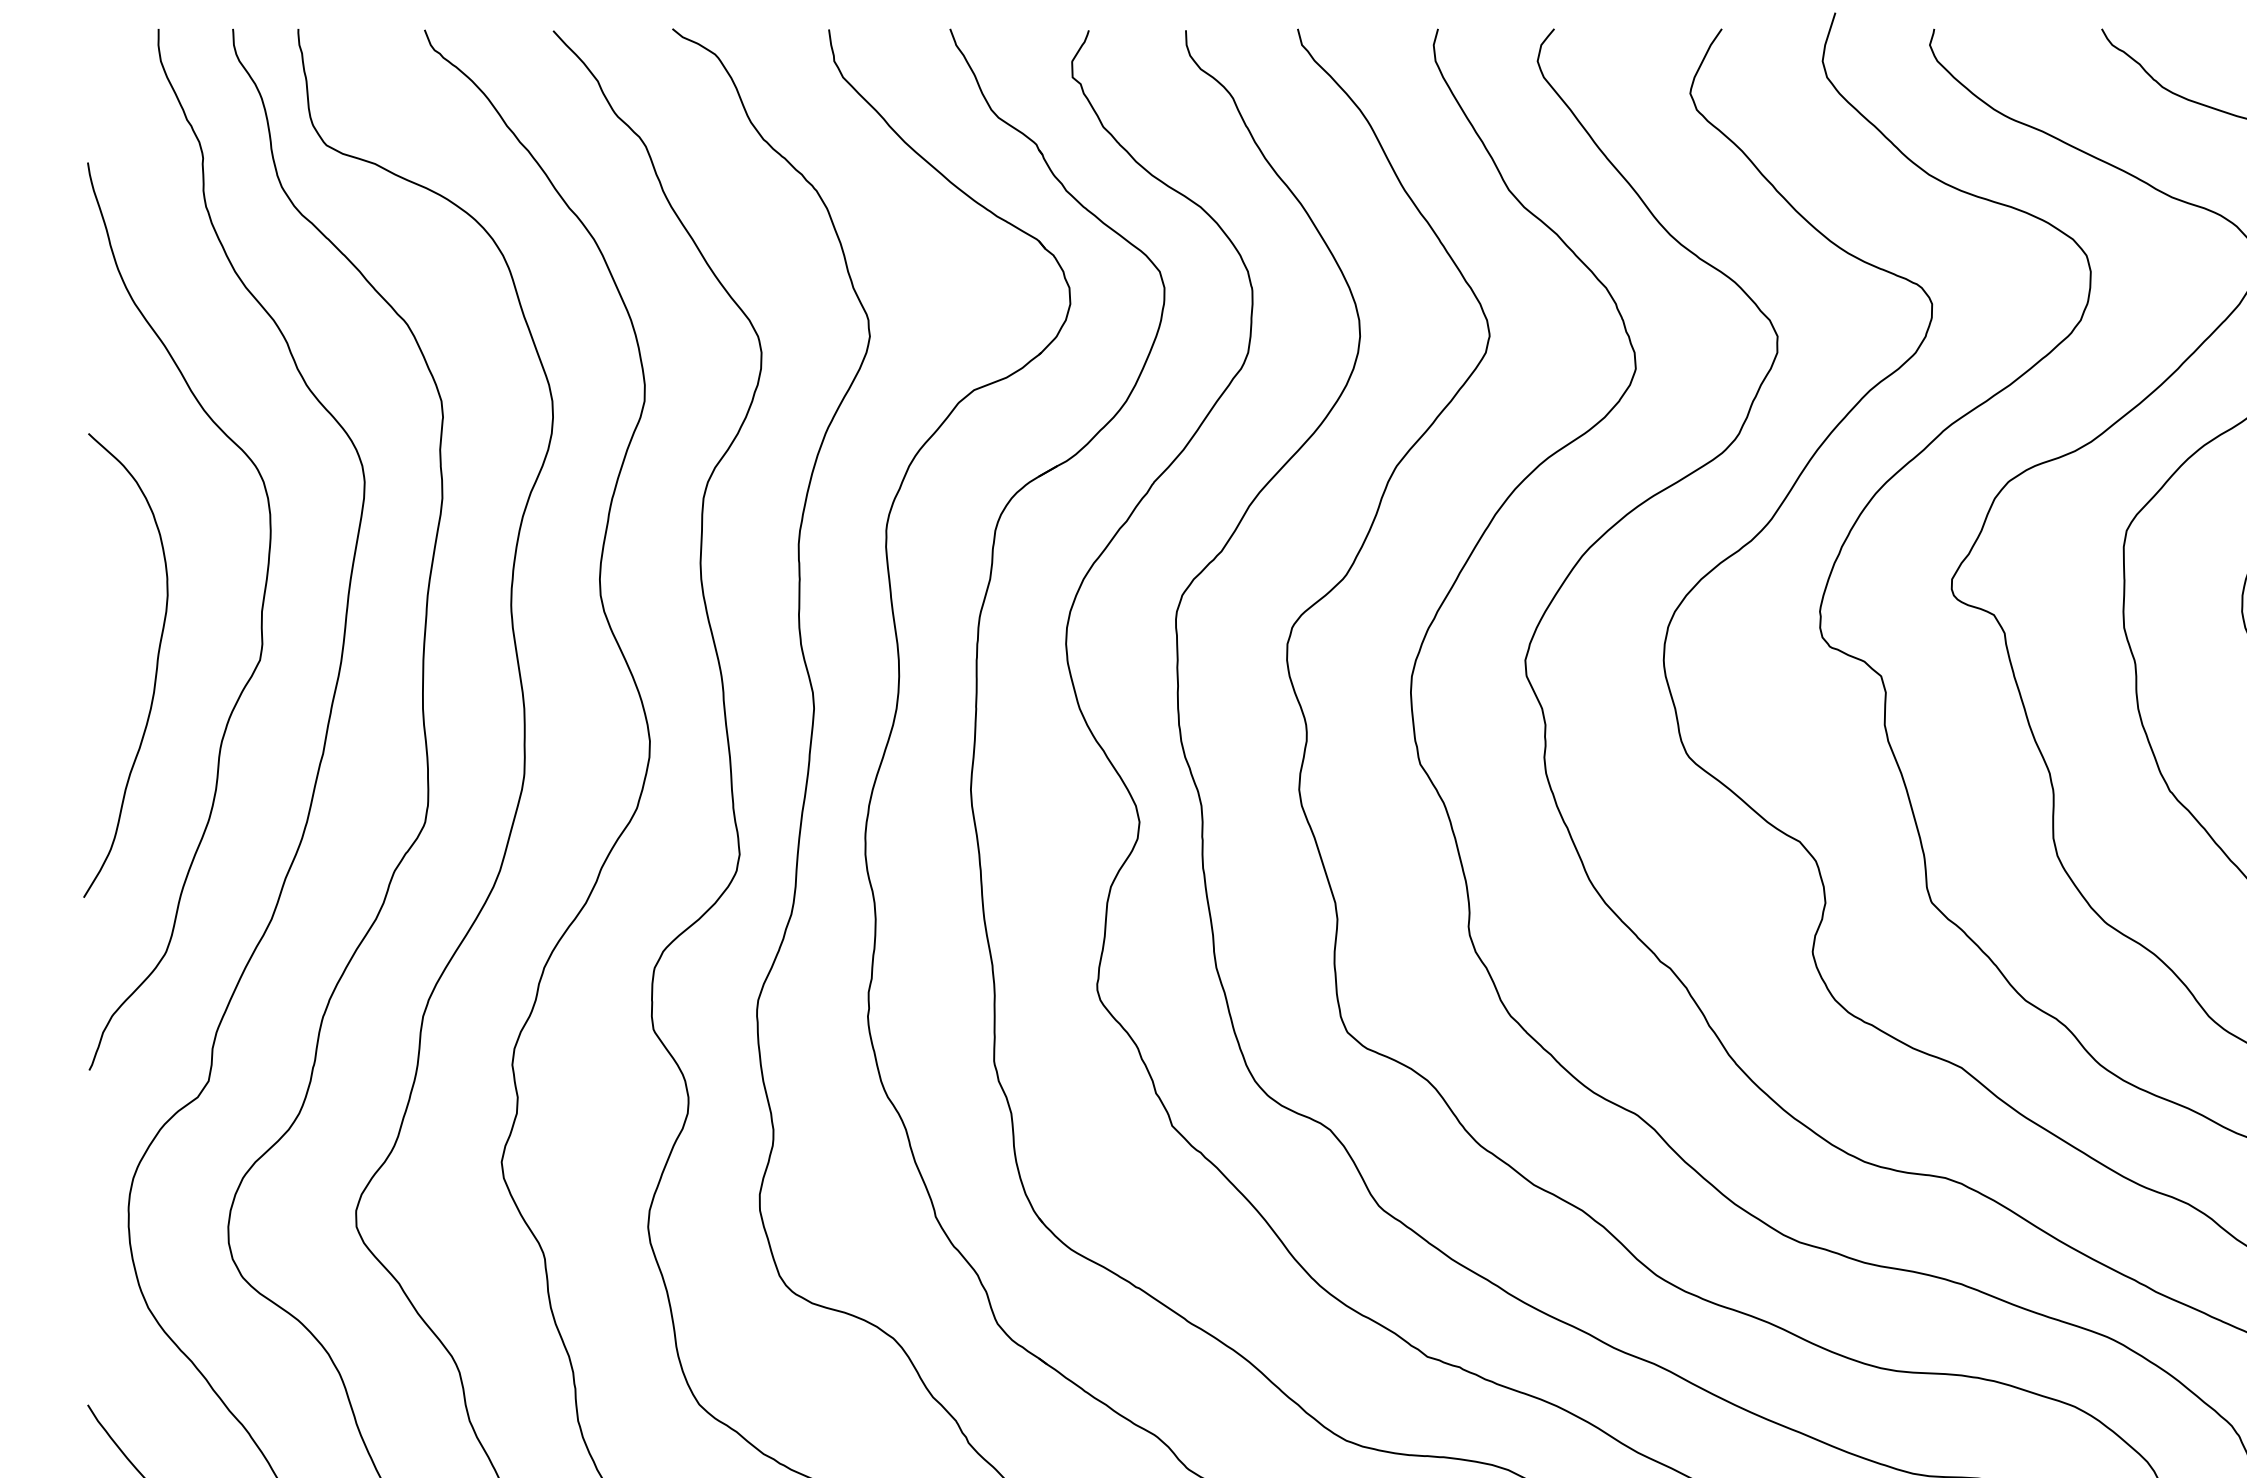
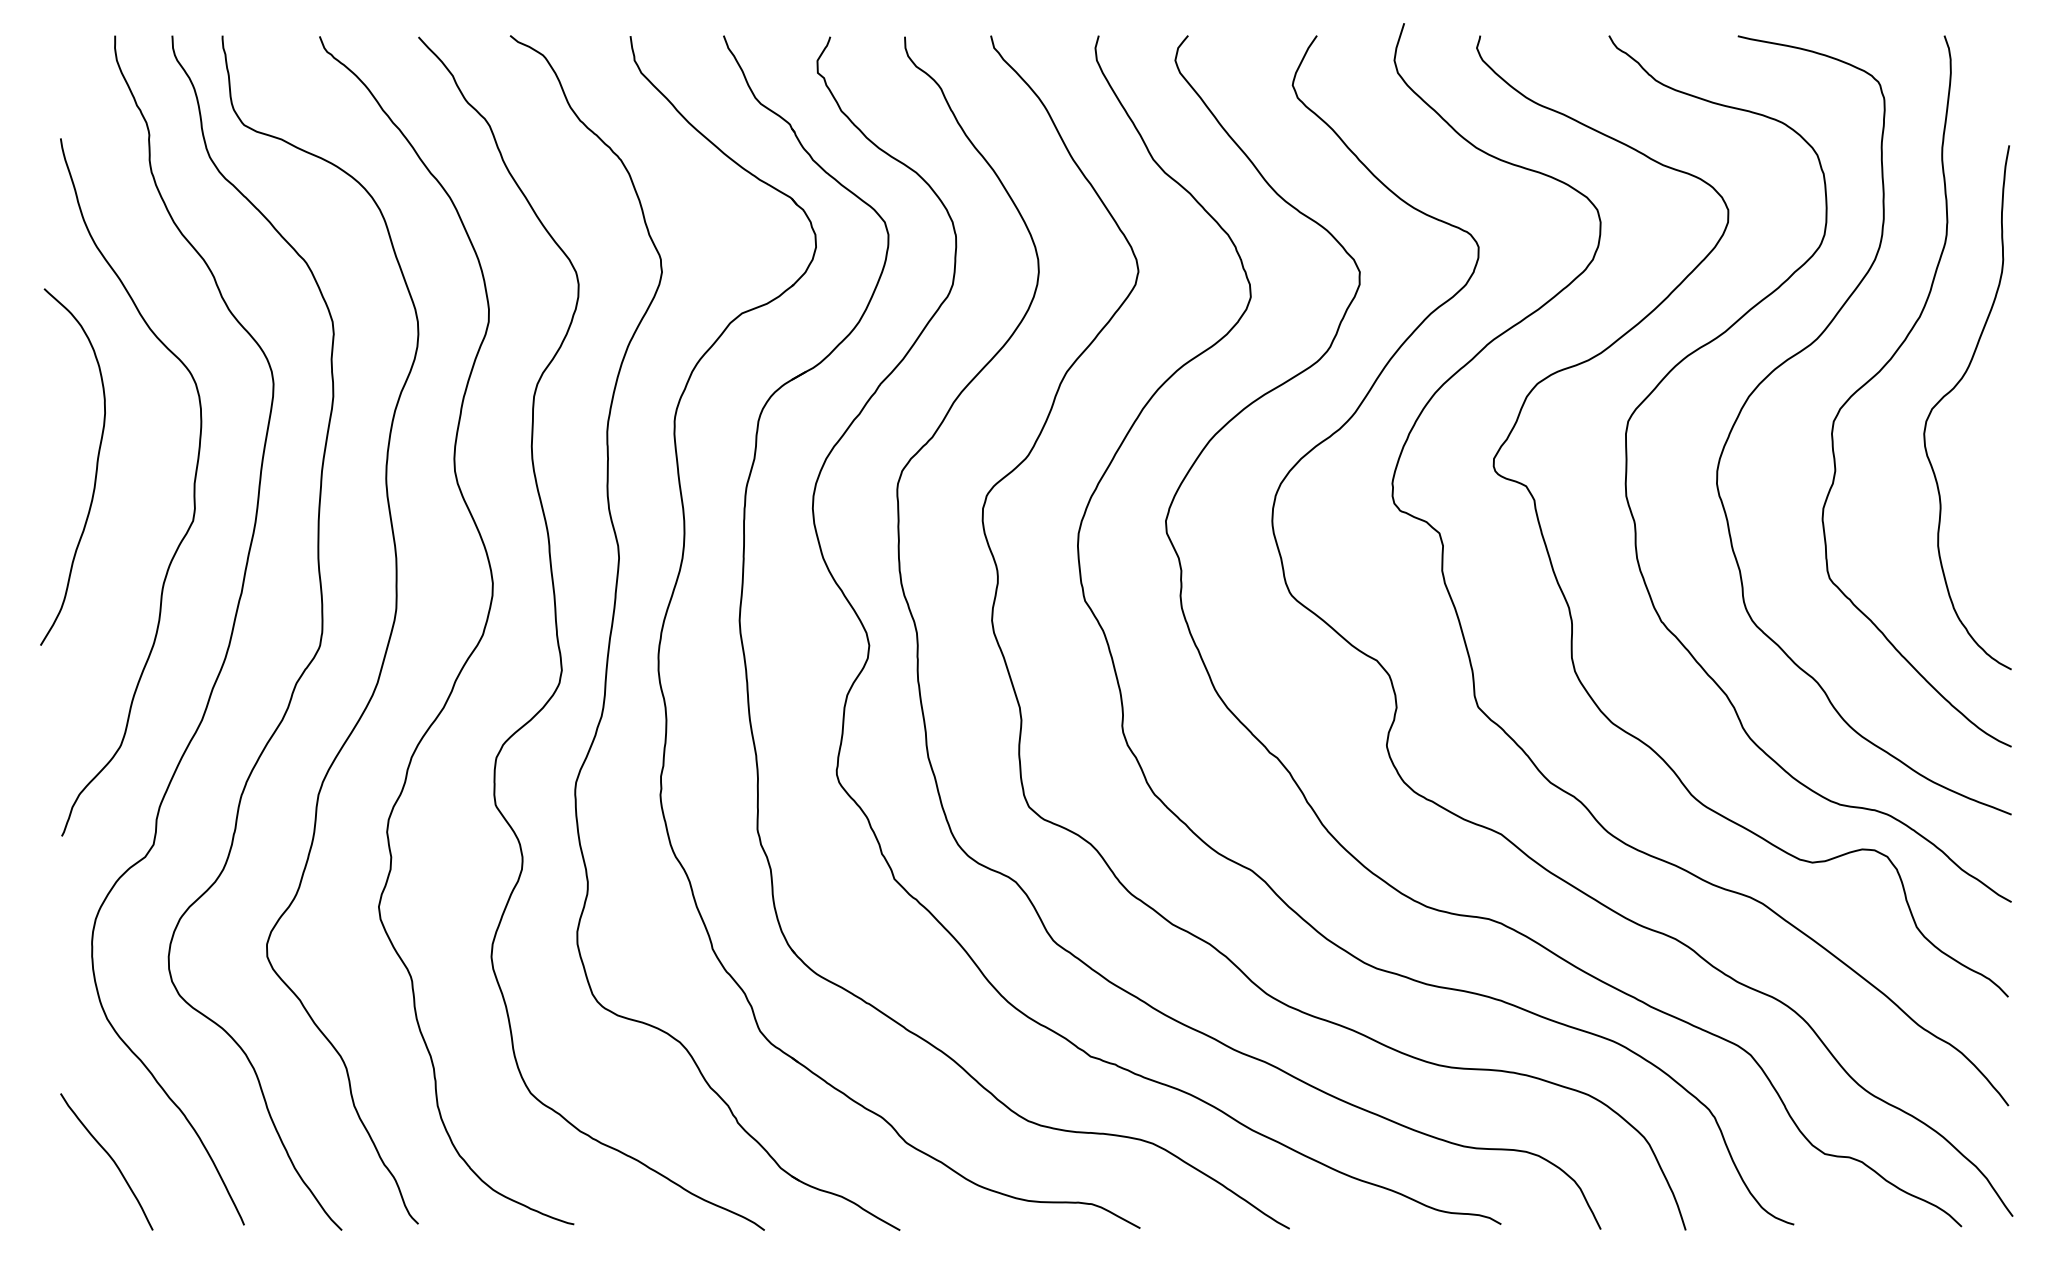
curve: (155, 669) -> (95, 470), moved

